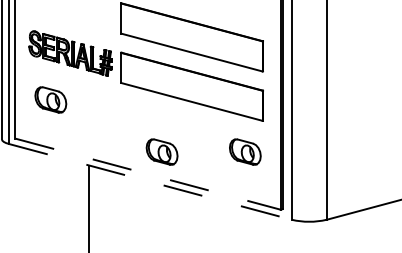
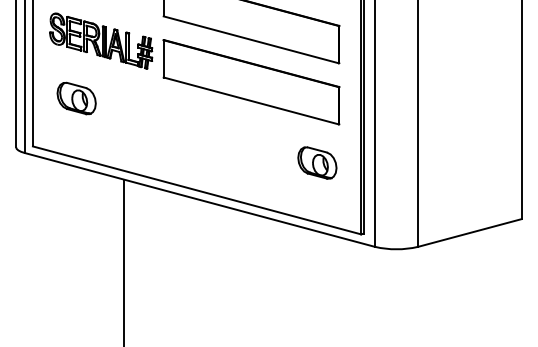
part: (162, 151) -> (214, 162), removed
line: (148, 174) -> (197, 190), dashed -> solid
line: (150, 182) -> (200, 200), dashed -> solid

